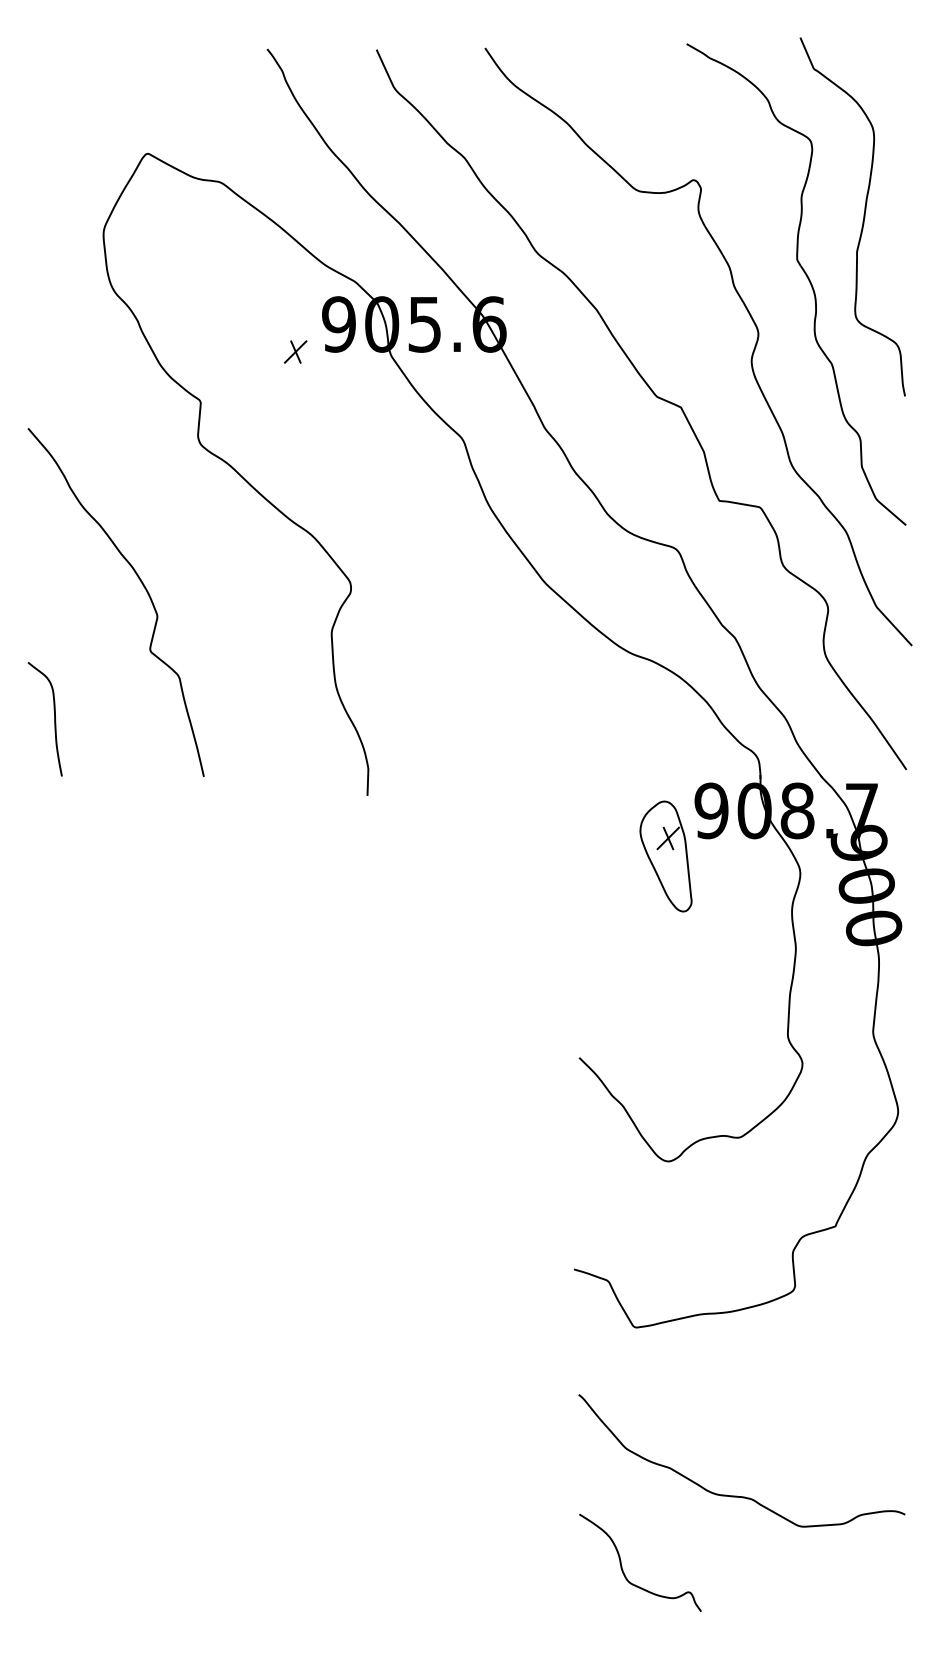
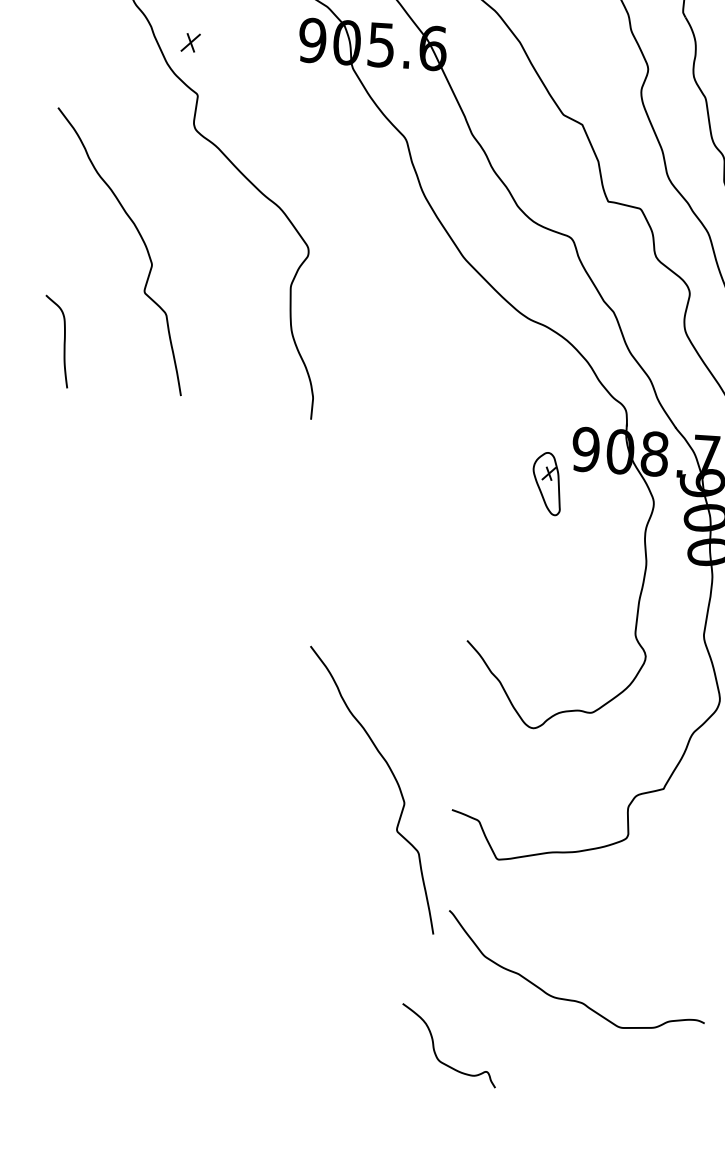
part: (295, 351) -> (190, 42), moved
part: (665, 856) -> (546, 483), size x0.7
curve: (499, 1234) -> (394, 778), added
curve: (622, 1566) -> (434, 1047), moved

